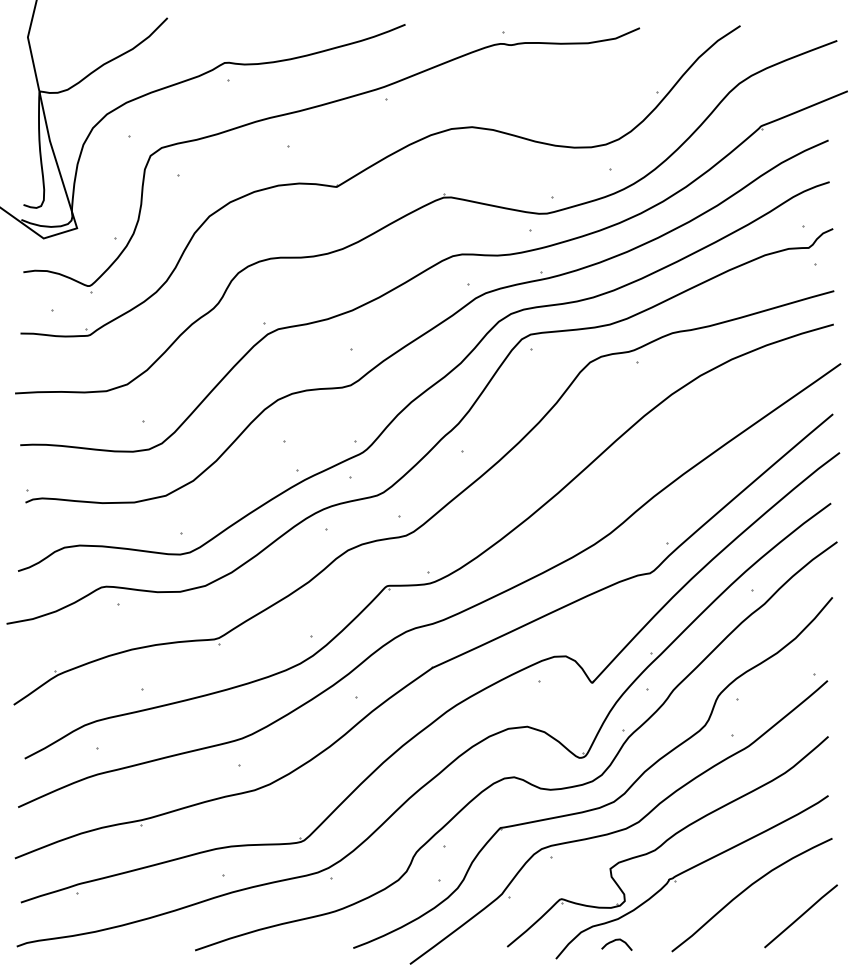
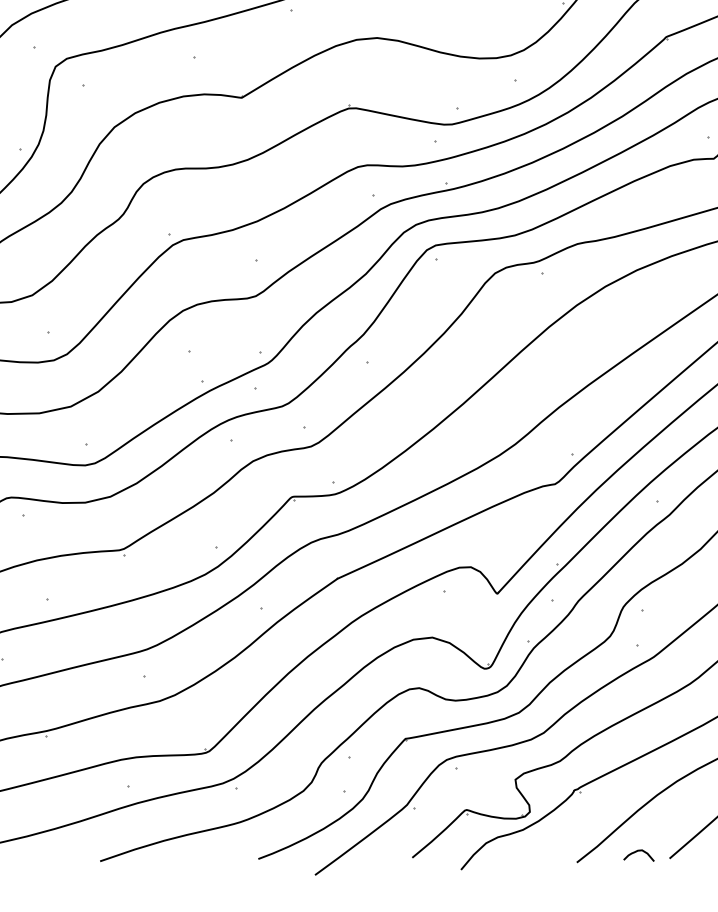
curve: (614, 941) -> (636, 852), moved

